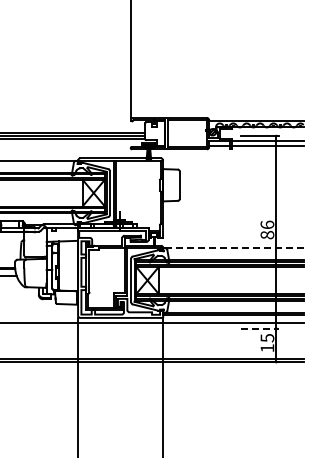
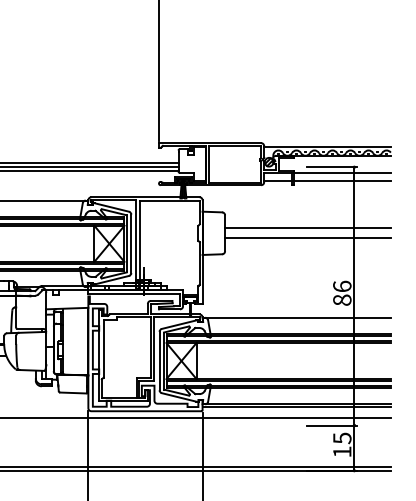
line: (241, 181) -> (307, 228), added
line: (241, 189) -> (307, 239), added
line: (232, 248) -> (295, 318), dashed -> solid
line: (259, 328) -> (331, 425), dashed -> solid

